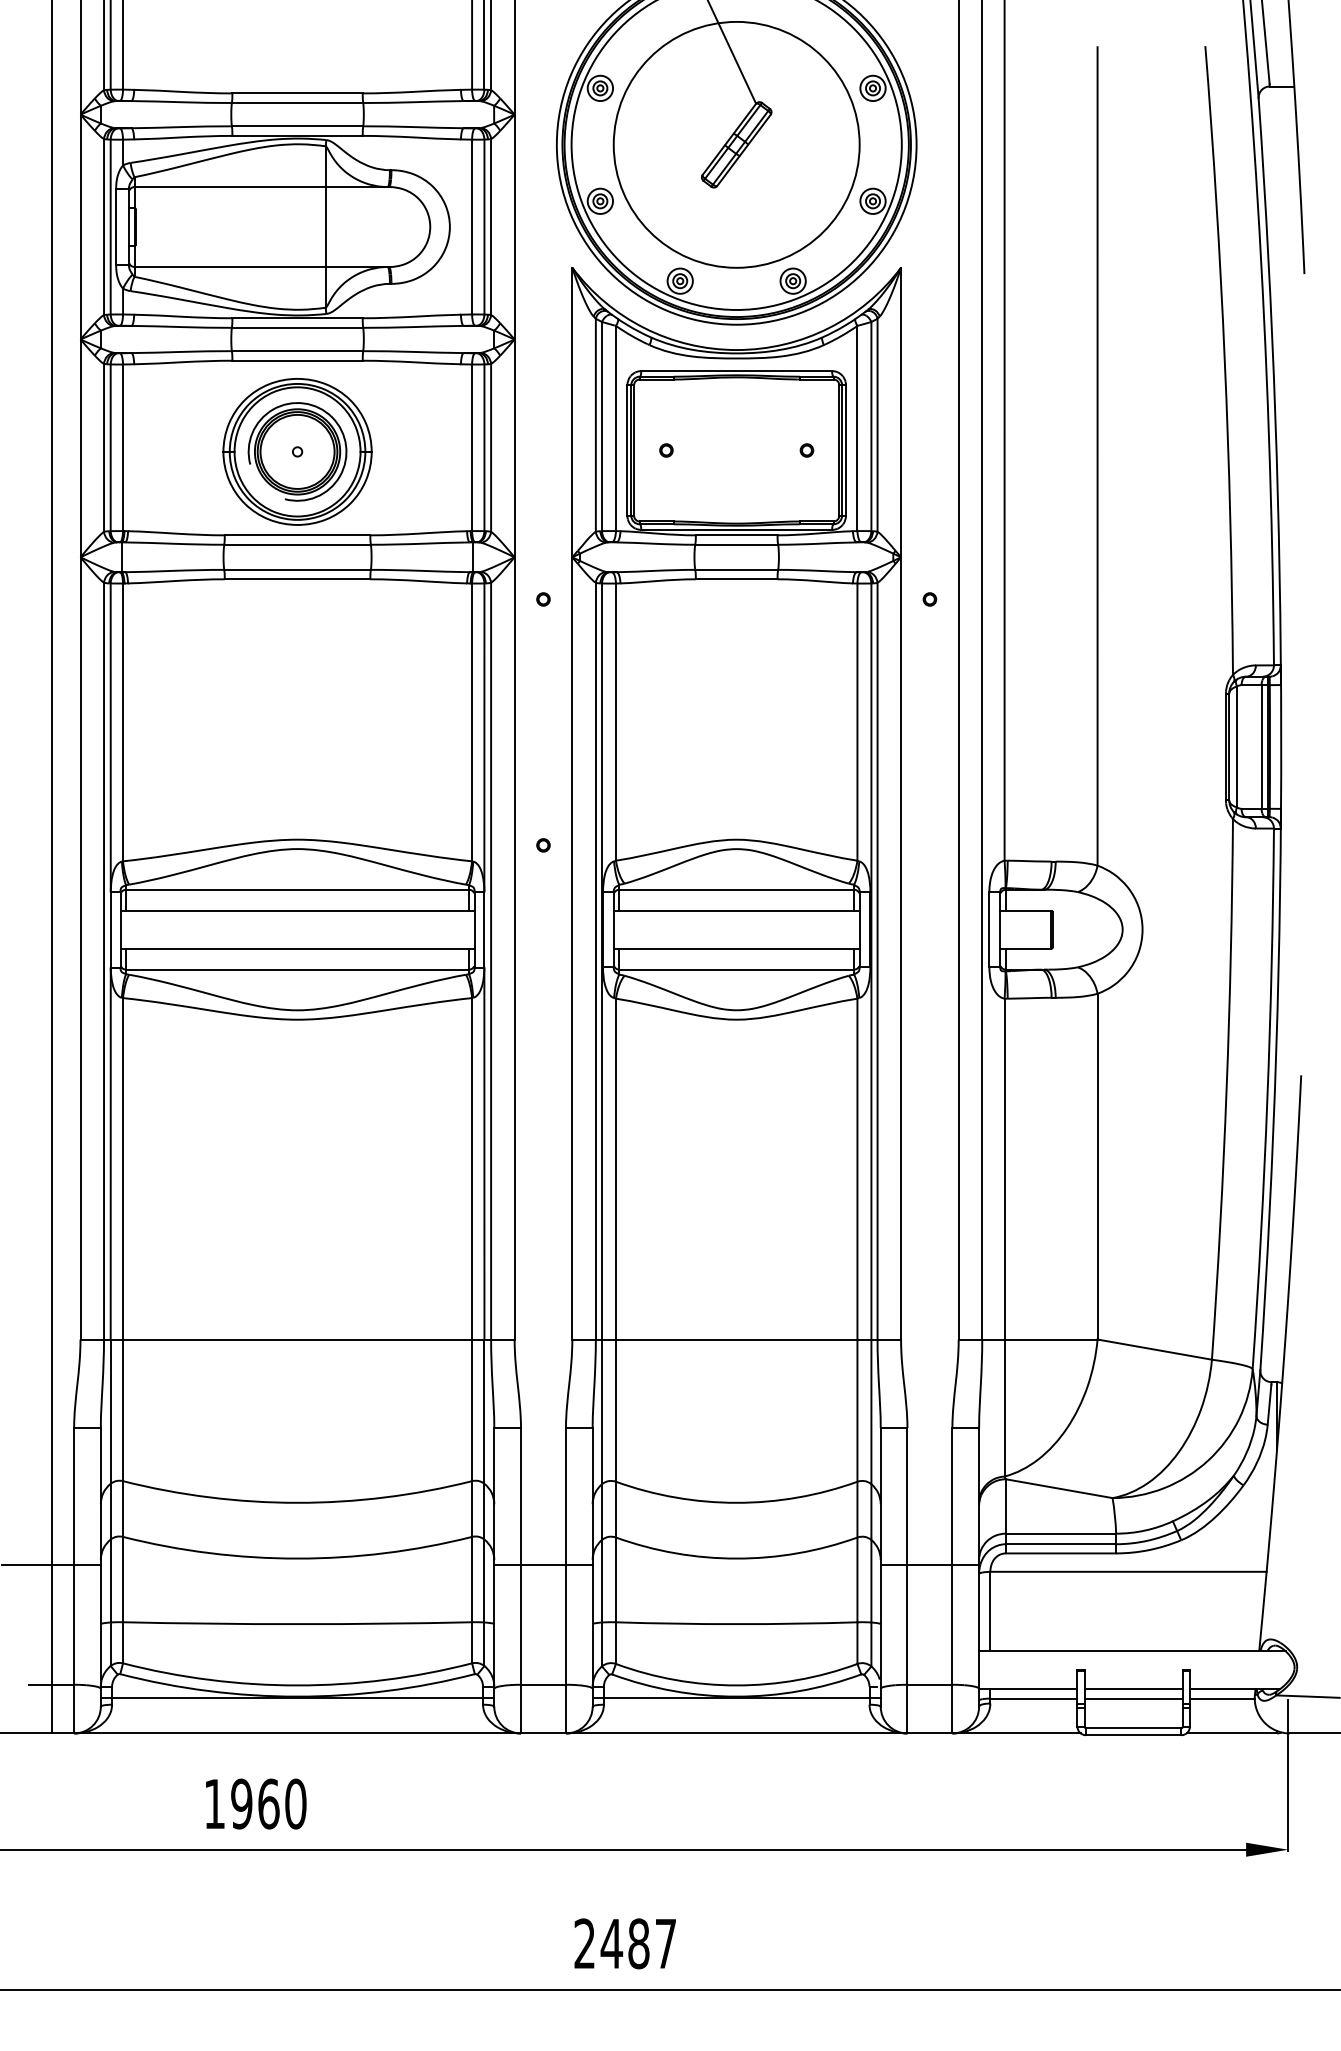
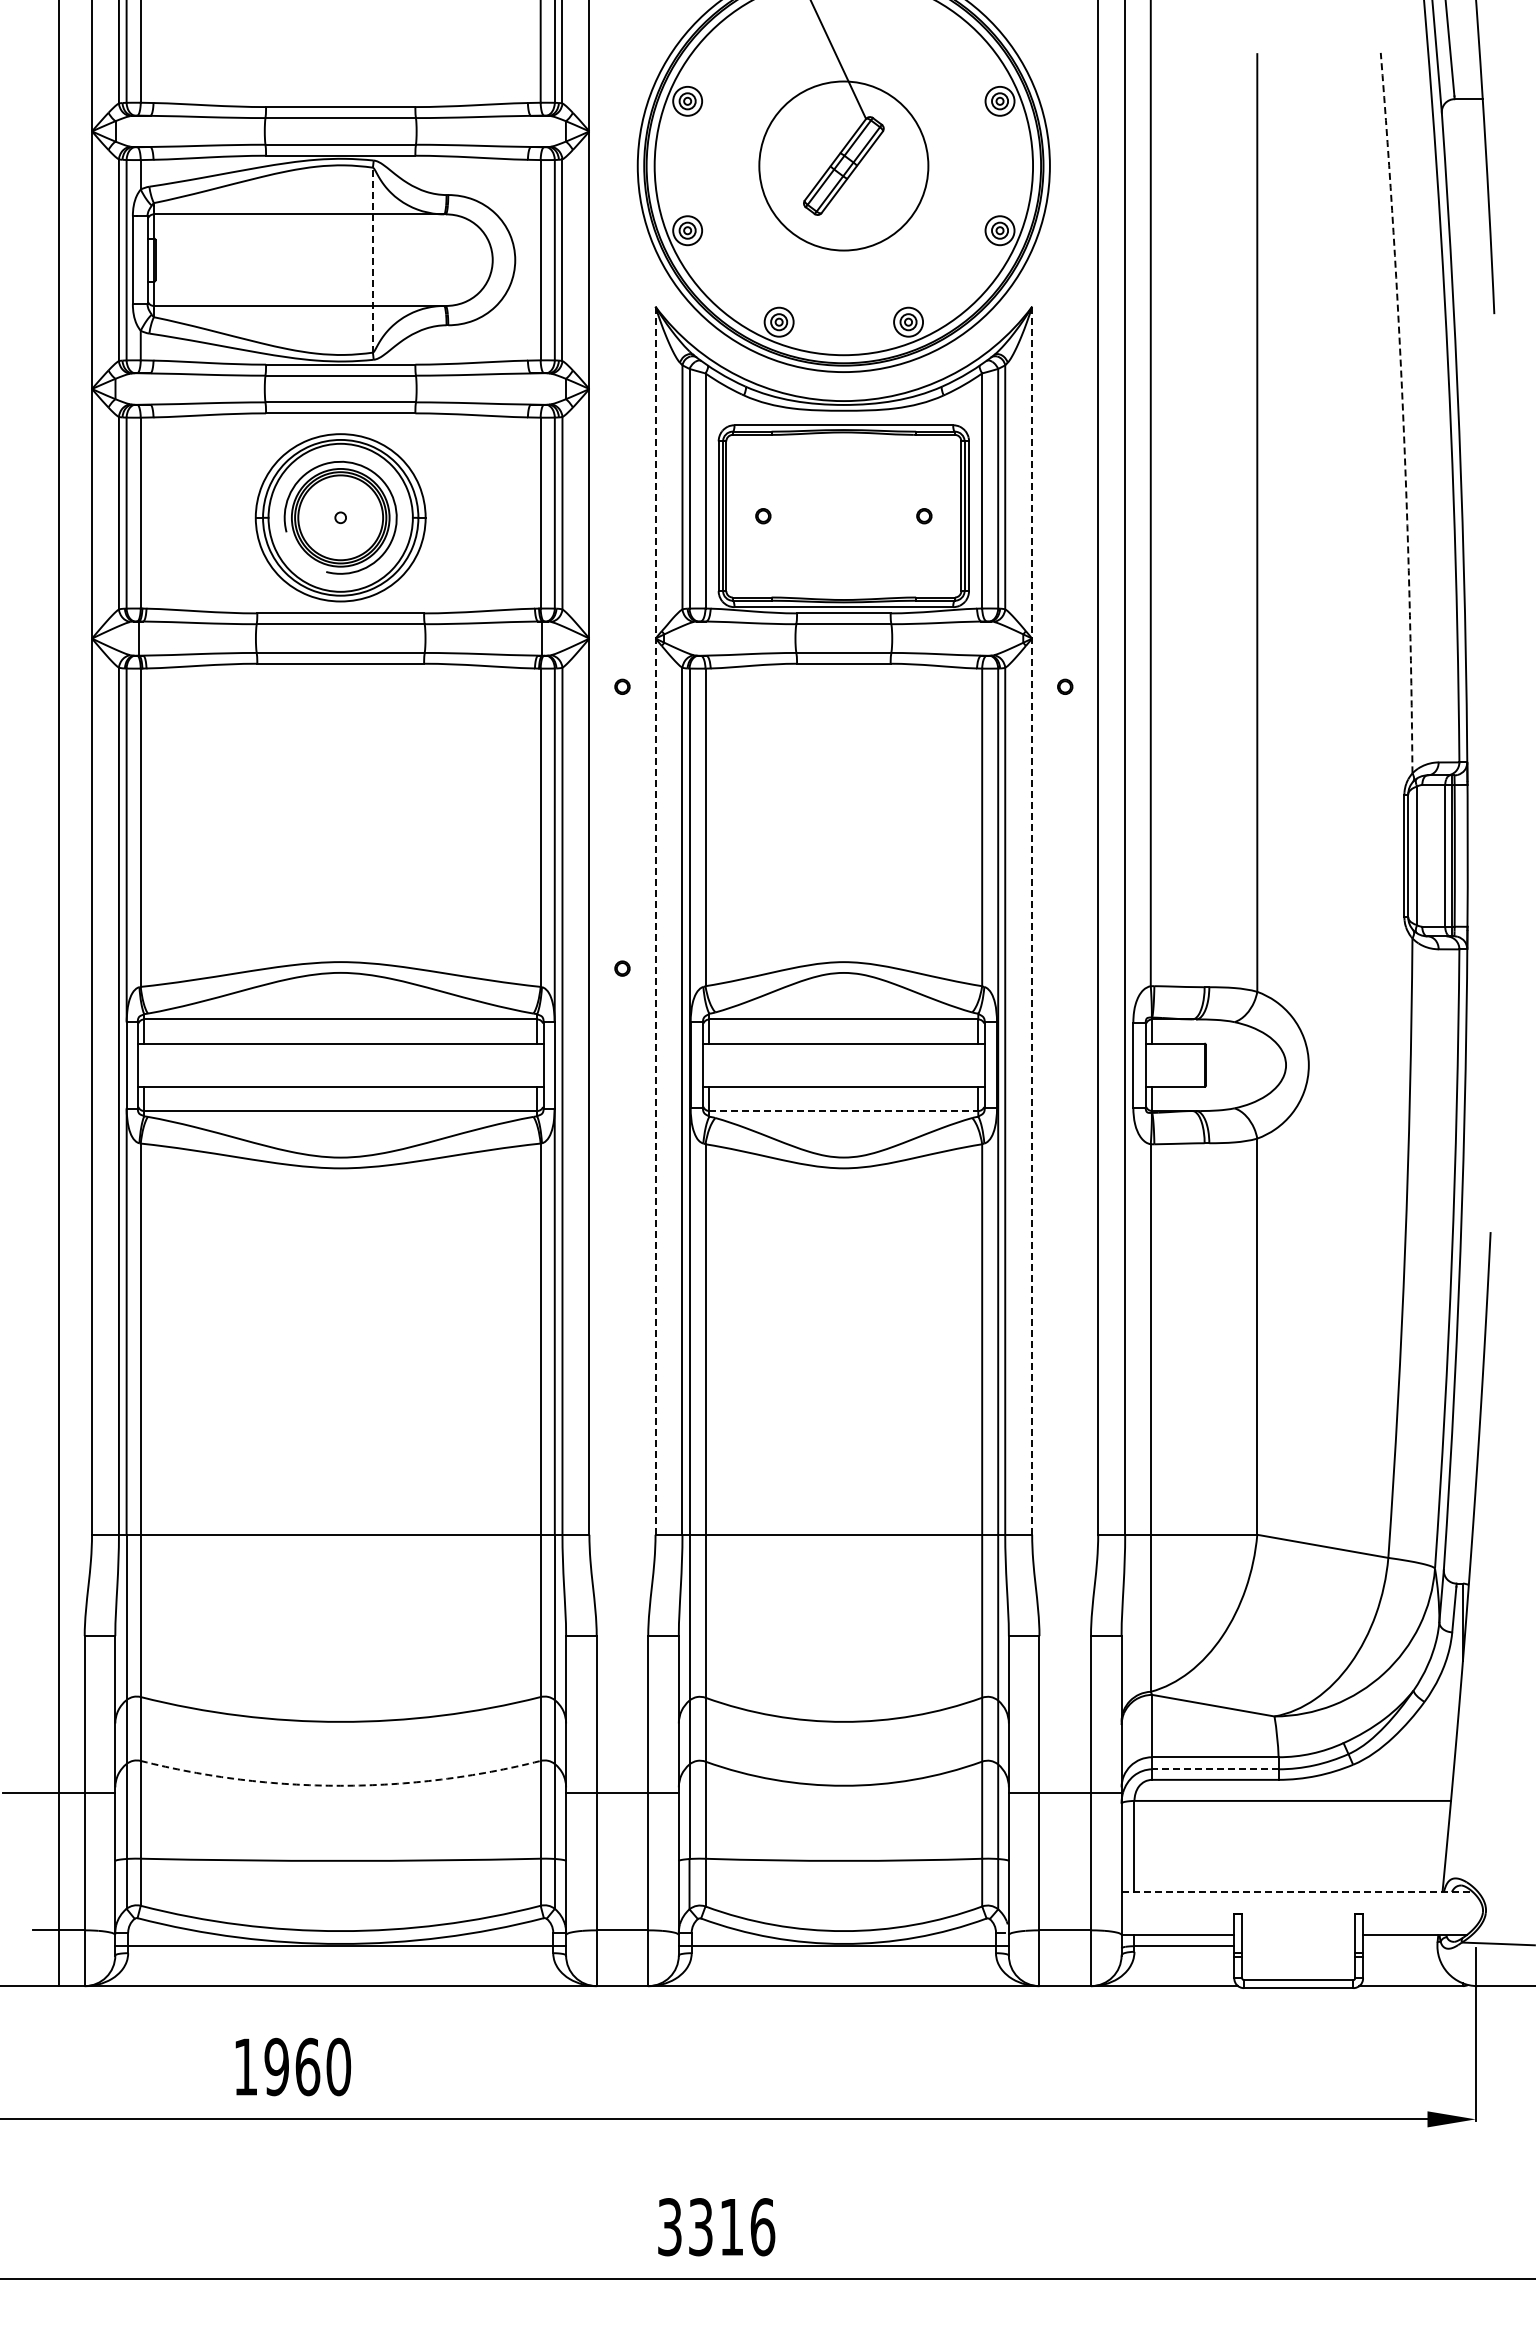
circle: (736, 144) -> (843, 165), size x0.6
line: (325, 226) -> (372, 259), solid -> dashed
arc: (1225, 359) -> (1403, 412), solid -> dashed
line: (572, 803) -> (655, 920), solid -> dashed
line: (901, 803) -> (1032, 920), solid -> dashed
line: (737, 970) -> (844, 1111), solid -> dashed
line: (1060, 1544) -> (1214, 1769), solid -> dashed
arc: (297, 1558) -> (340, 1785), solid -> dashed
line: (1132, 1651) -> (1297, 1892), solid -> dashed
line: (1133, 1689) -> (1298, 1935), removed
line: (1133, 1698) -> (1298, 1946), removed
line: (1222, 1698) -> (1400, 1946), removed
text: (625, 1944) -> (716, 2227), 2487 -> 3316

